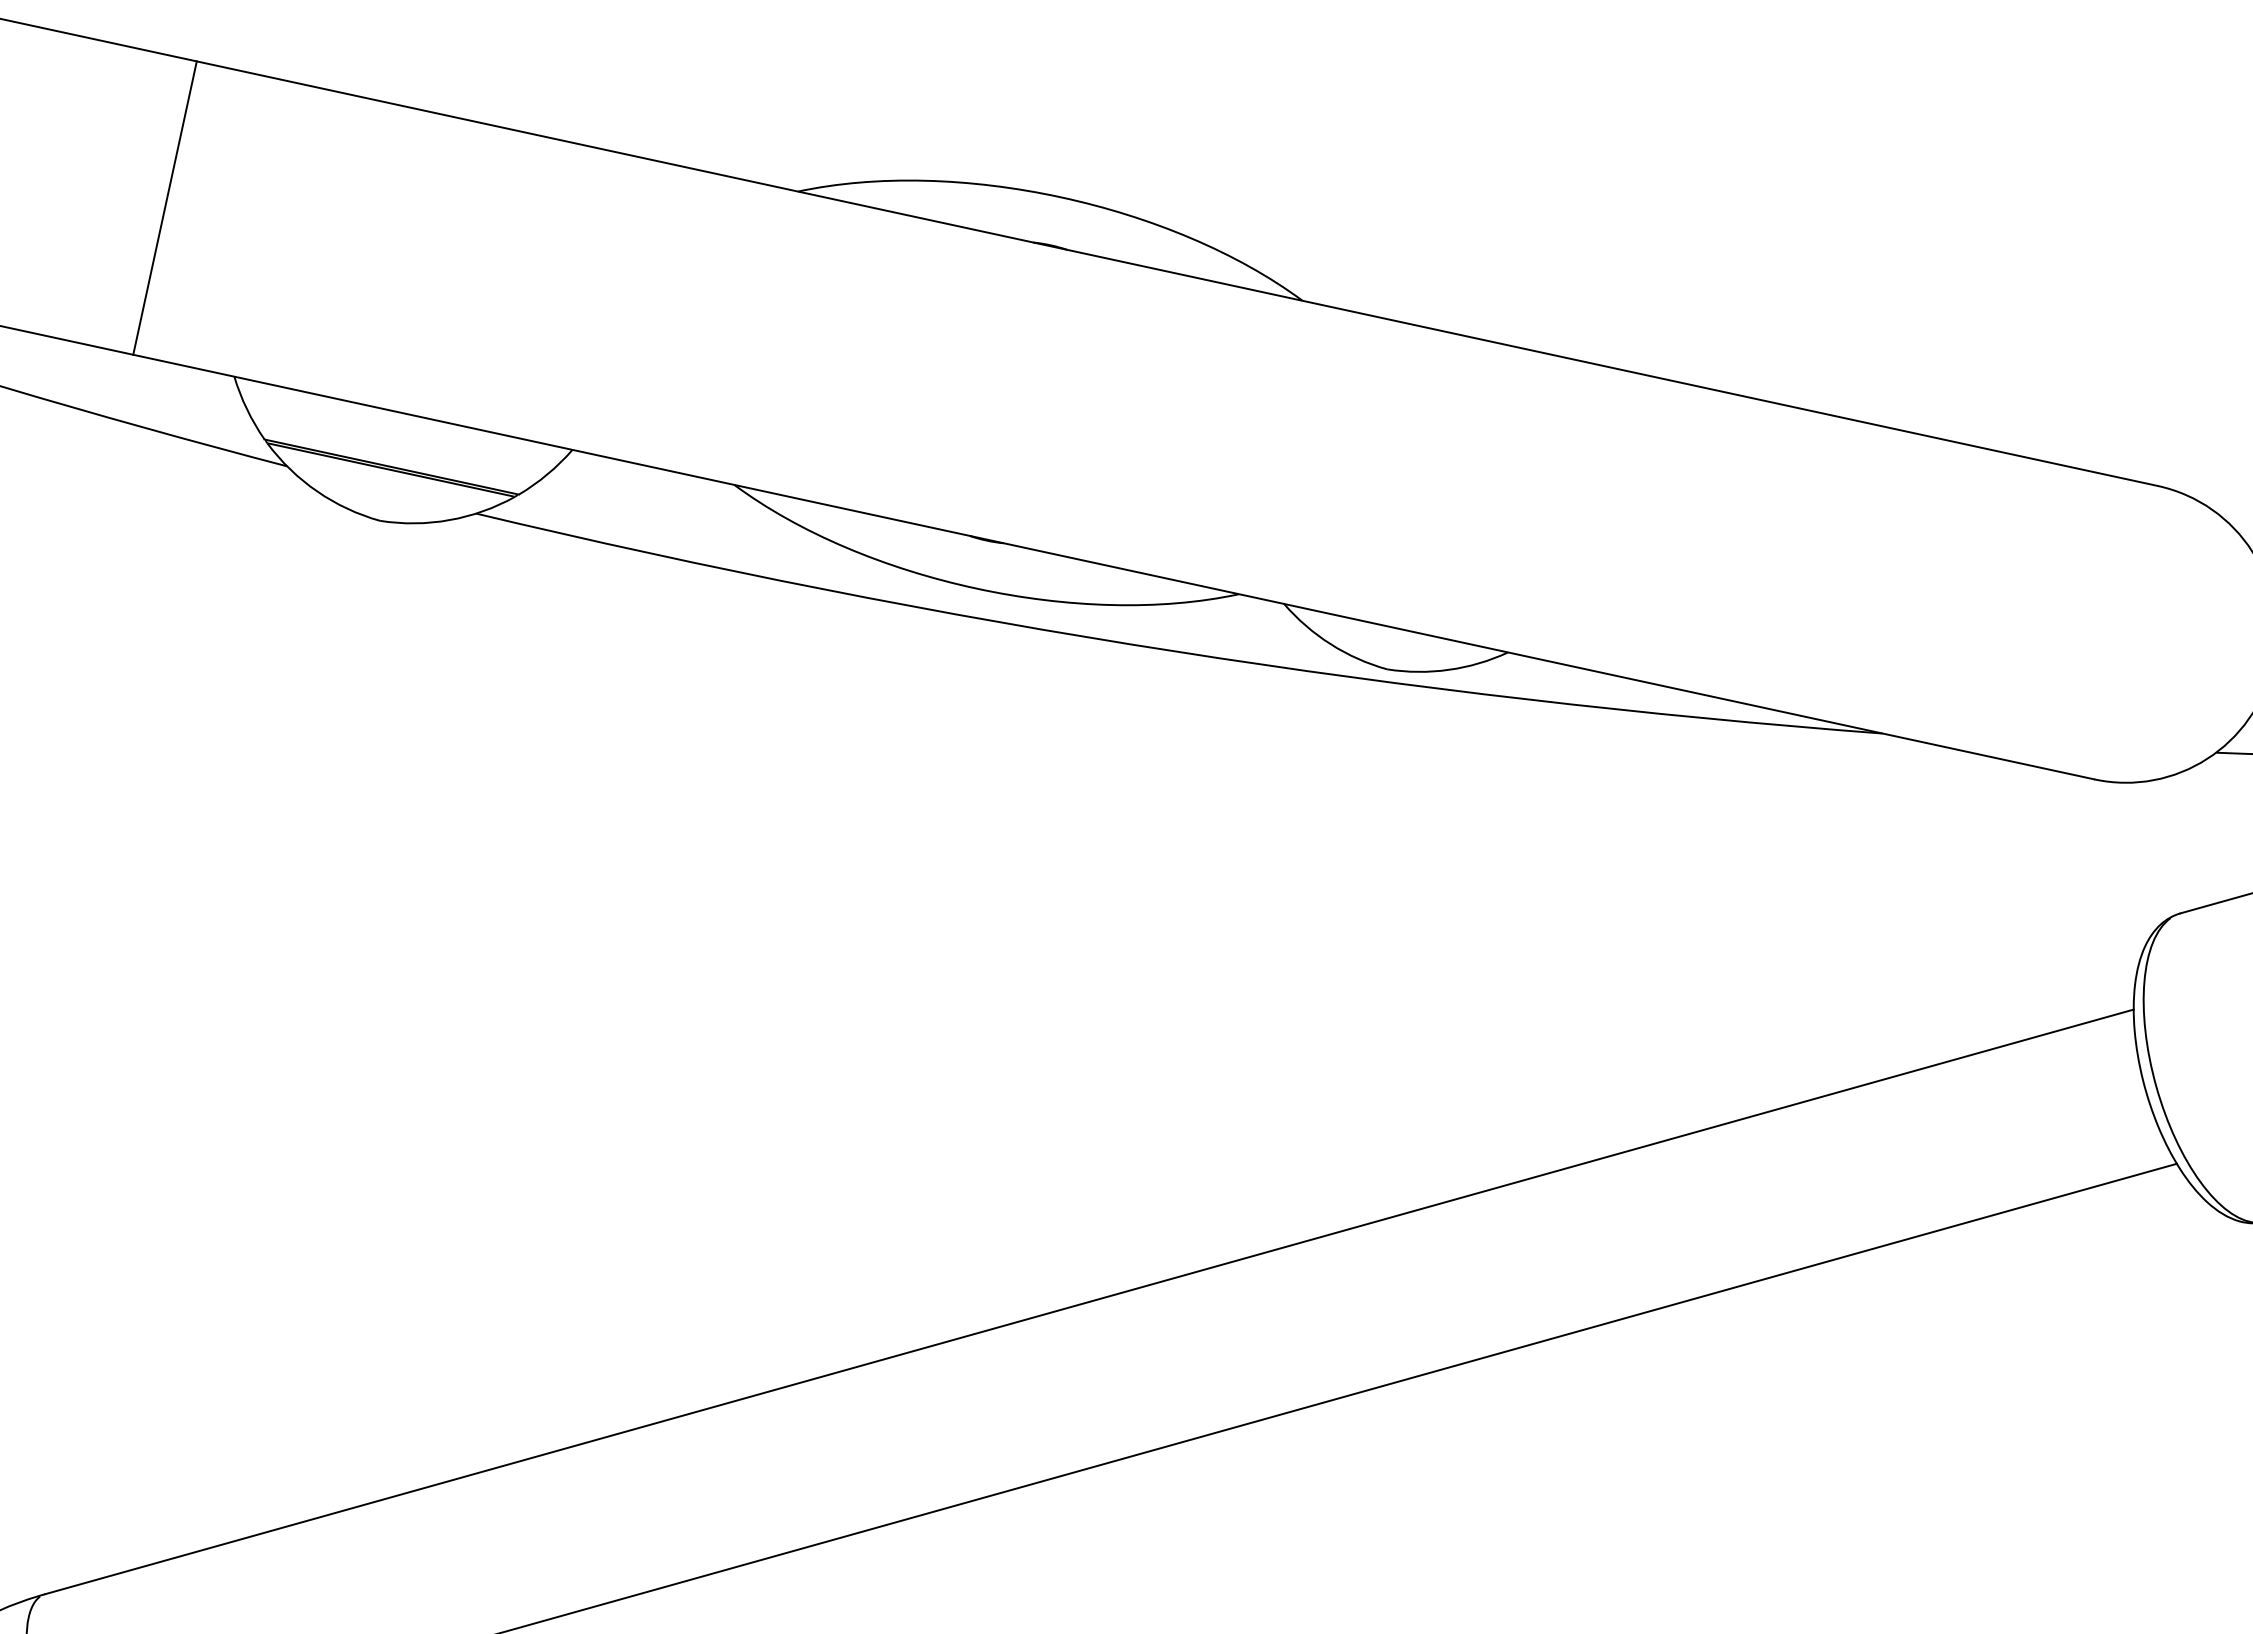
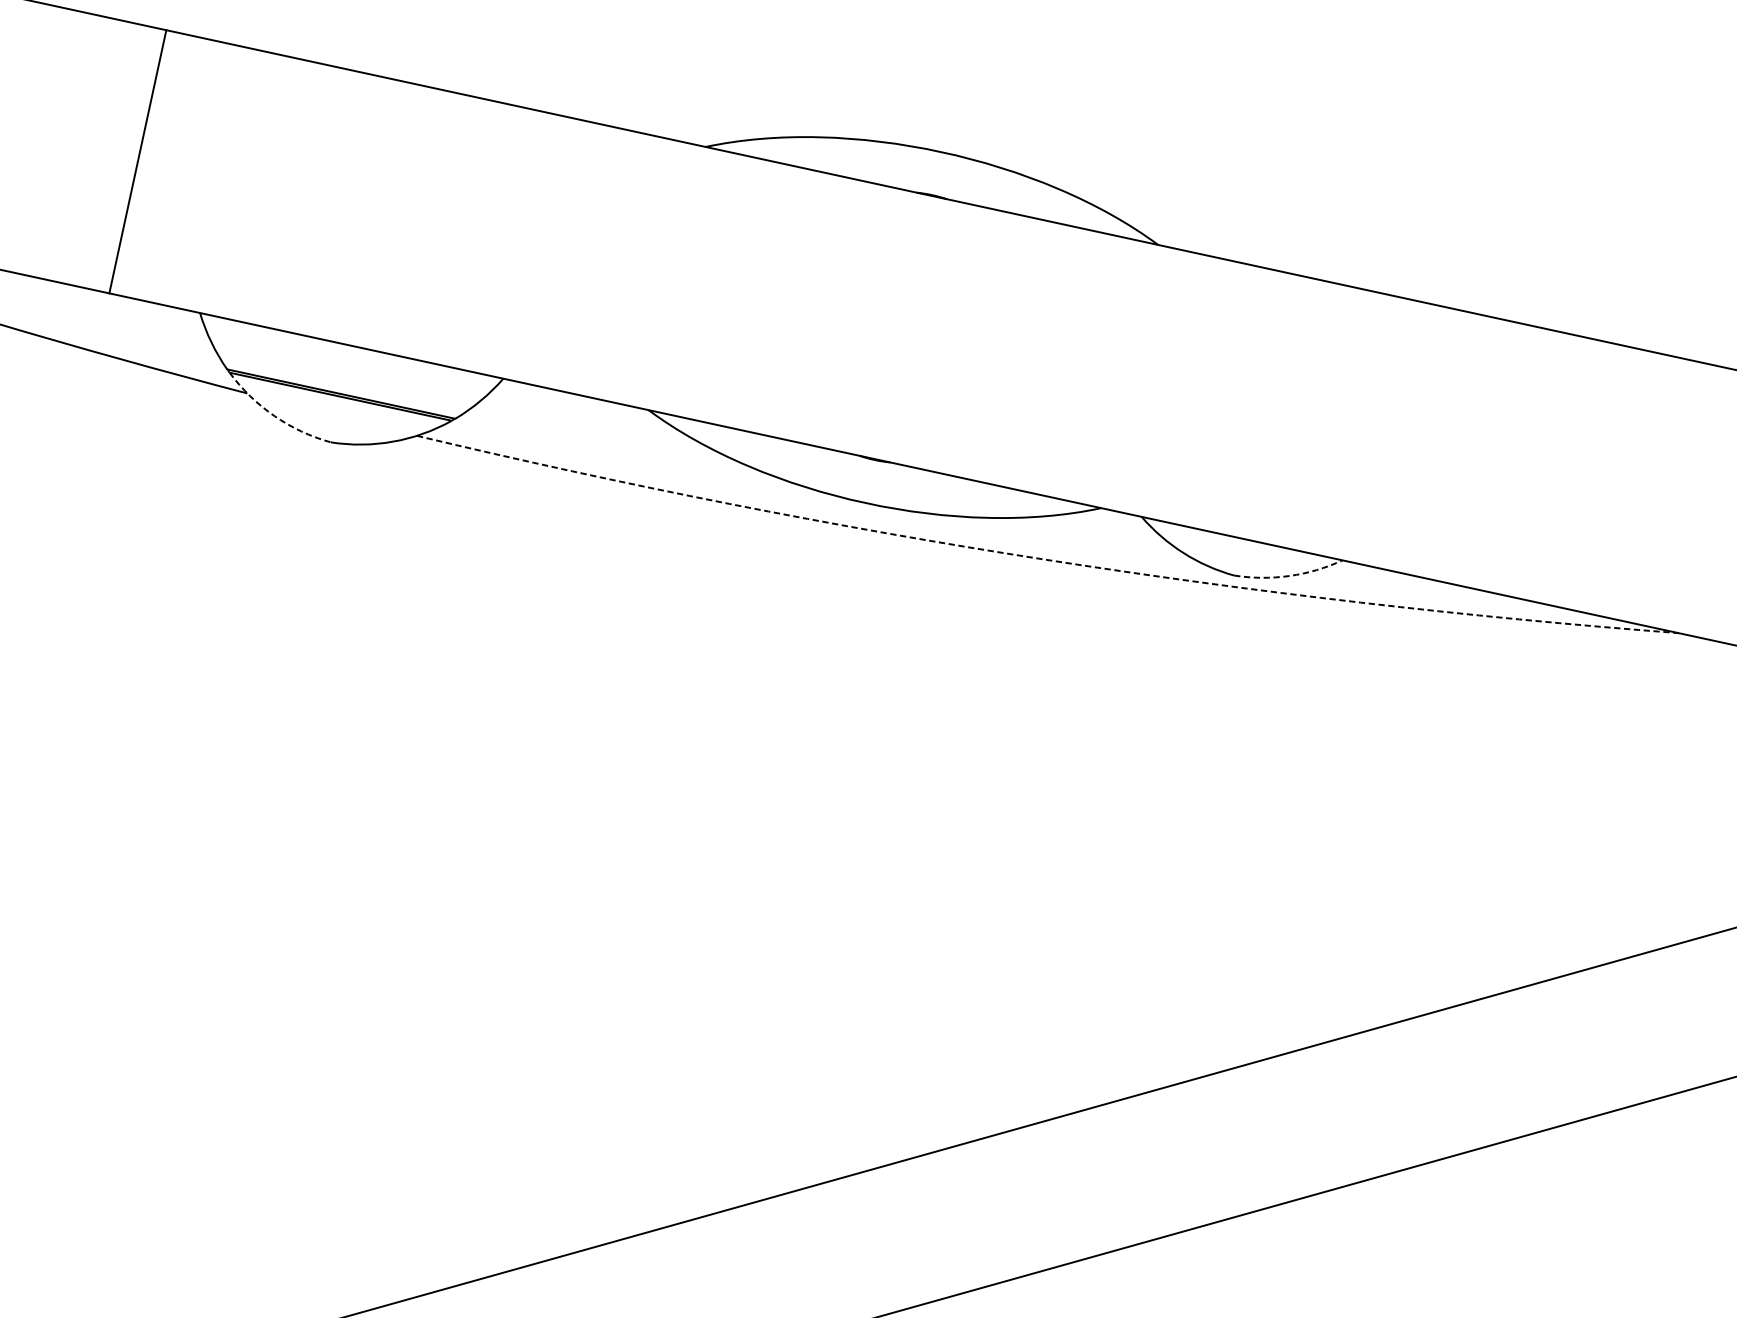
arc: (317, 491) -> (274, 416), solid -> dashed
arc: (1175, 651) -> (1044, 559), solid -> dashed
arc: (1448, 669) -> (1289, 575), solid -> dashed

